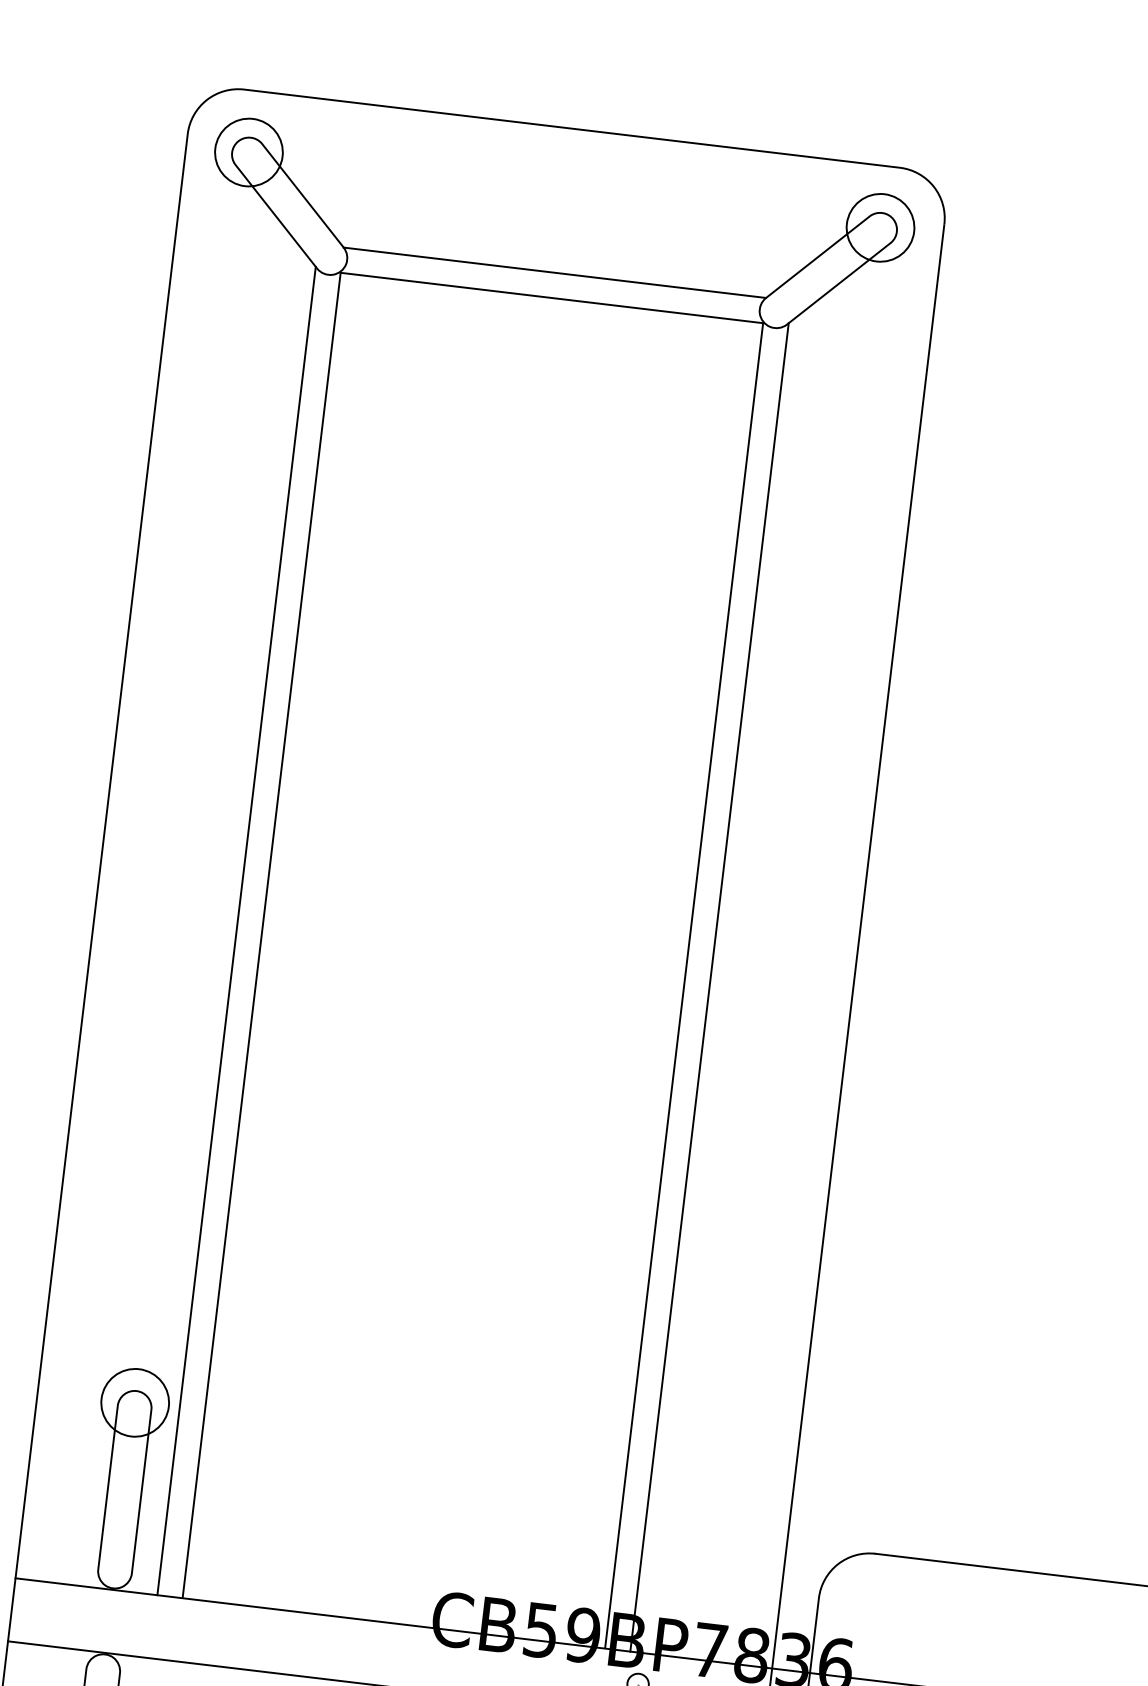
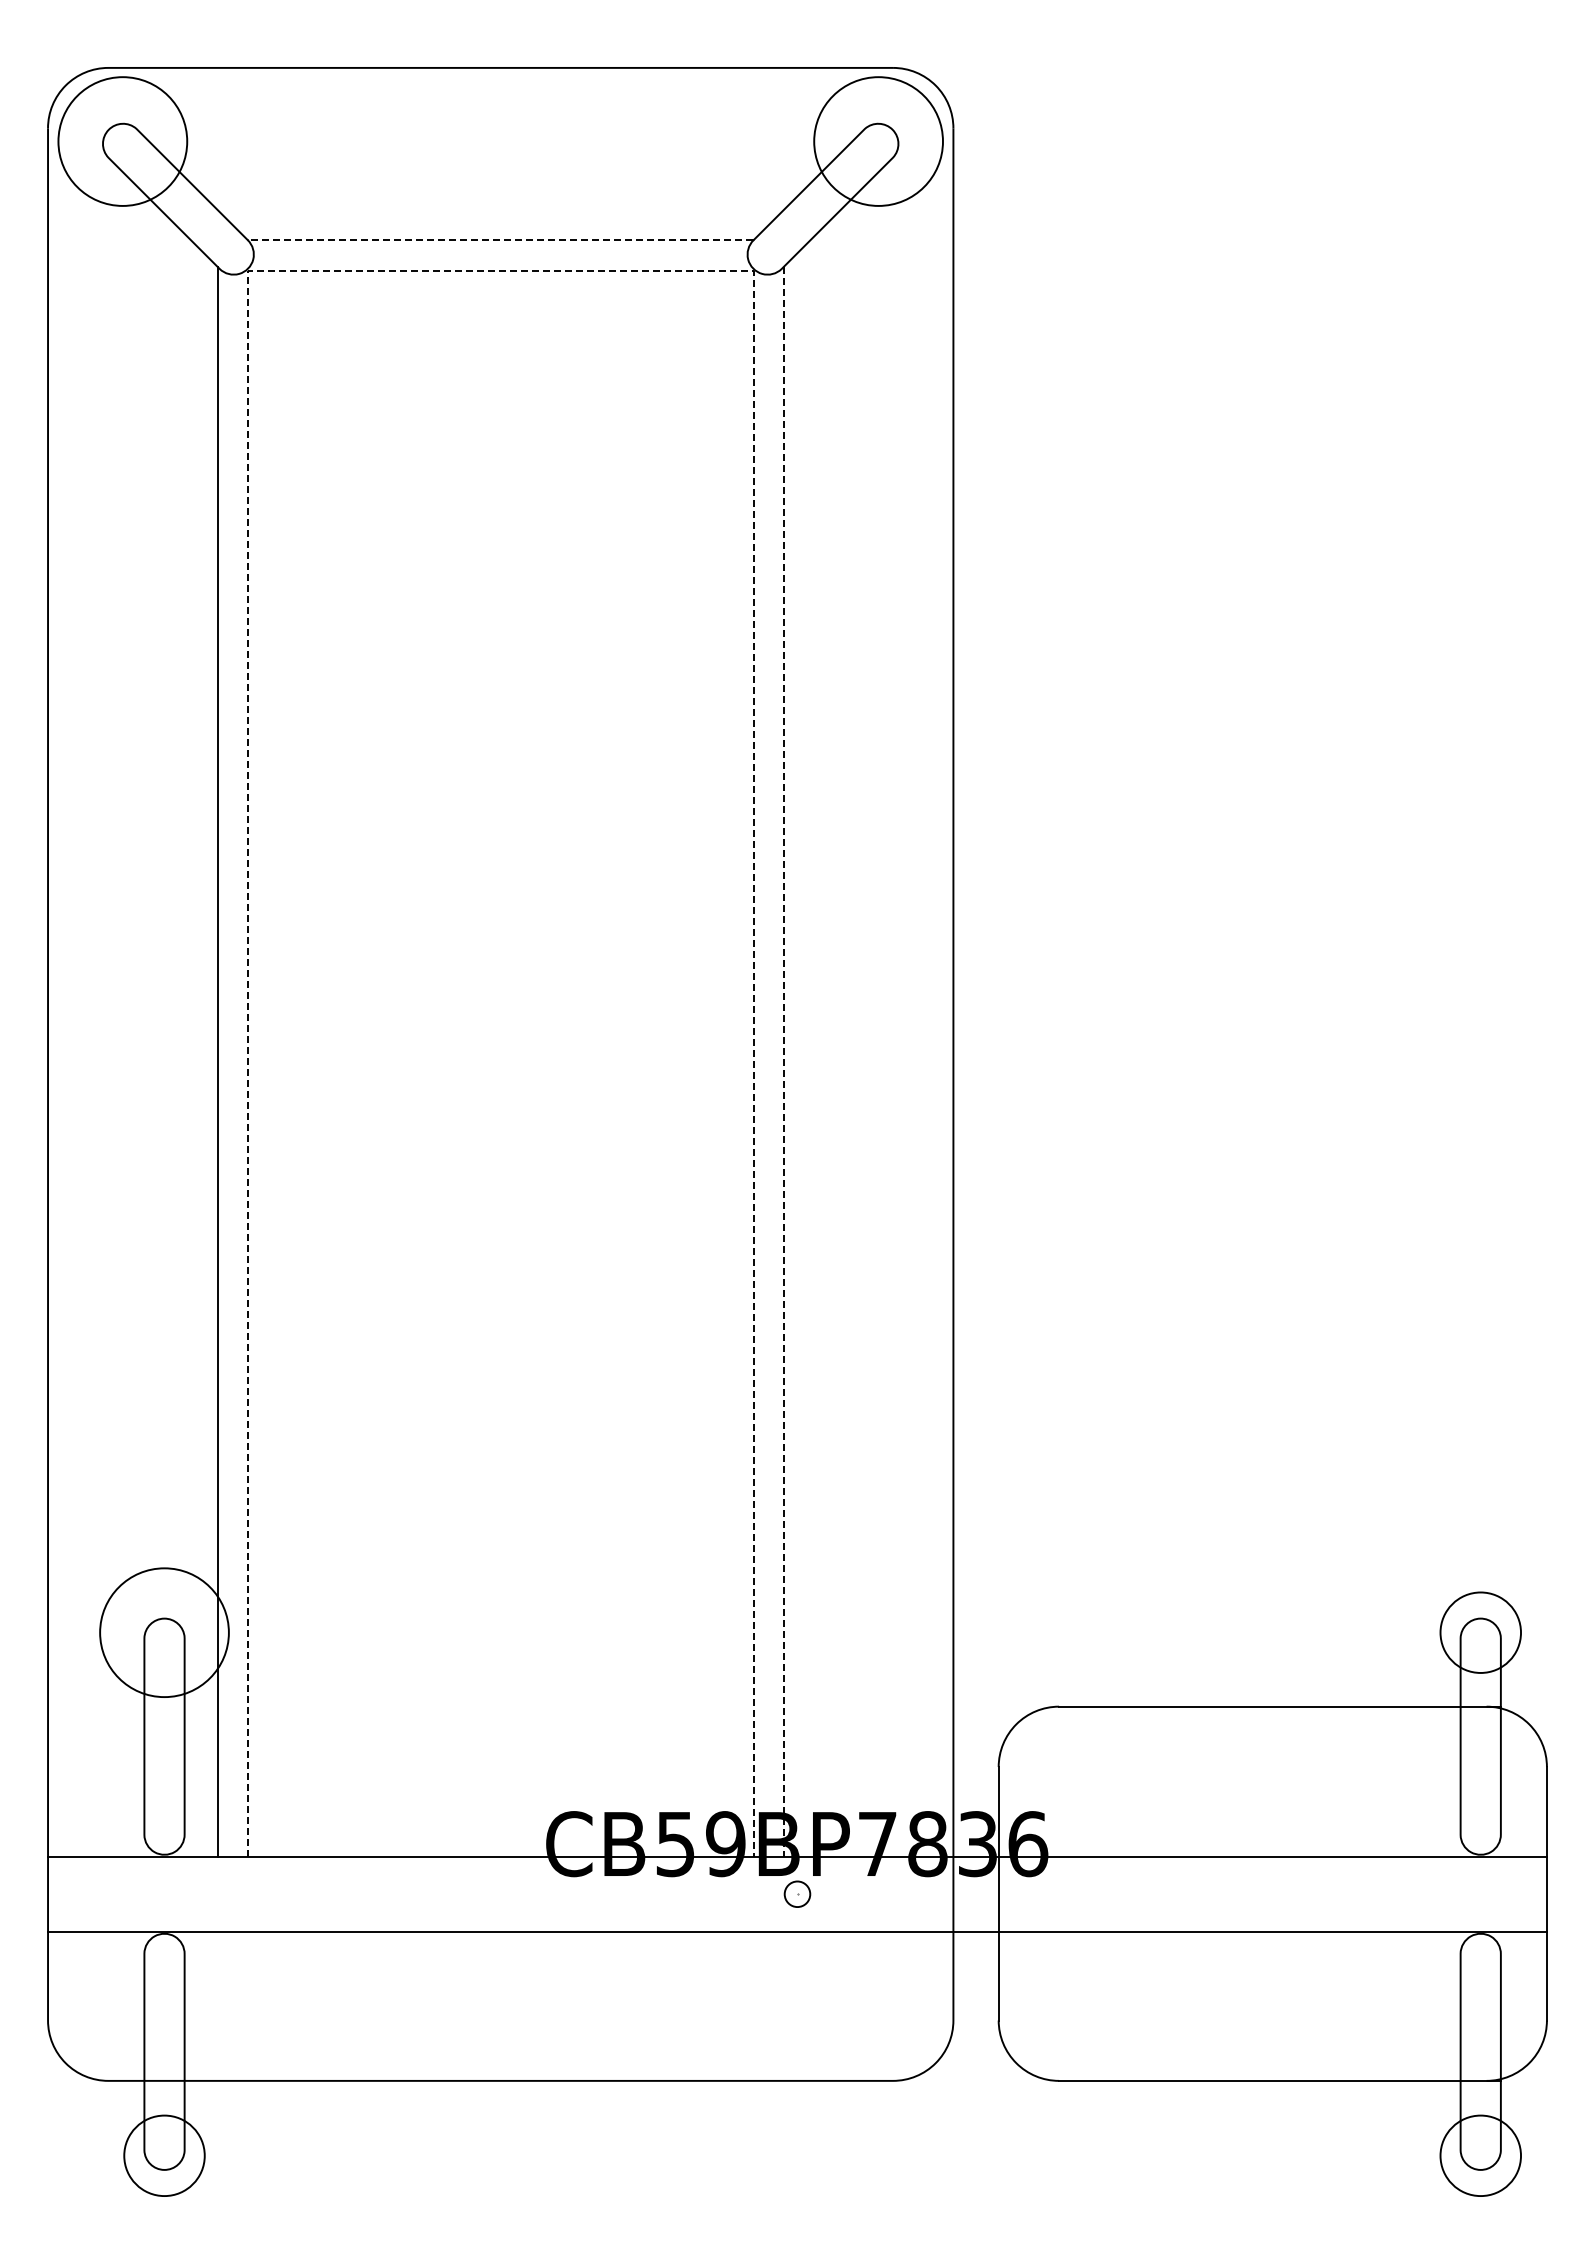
circle: (248, 152) -> (122, 141), size x1.6
circle: (880, 227) -> (878, 141), size x1.6
line: (554, 272) -> (500, 240), solid -> dashed
line: (551, 297) -> (500, 270), solid -> dashed
line: (709, 987) -> (783, 1061), solid -> dashed
circle: (135, 1402) -> (164, 1632), size x1.6

